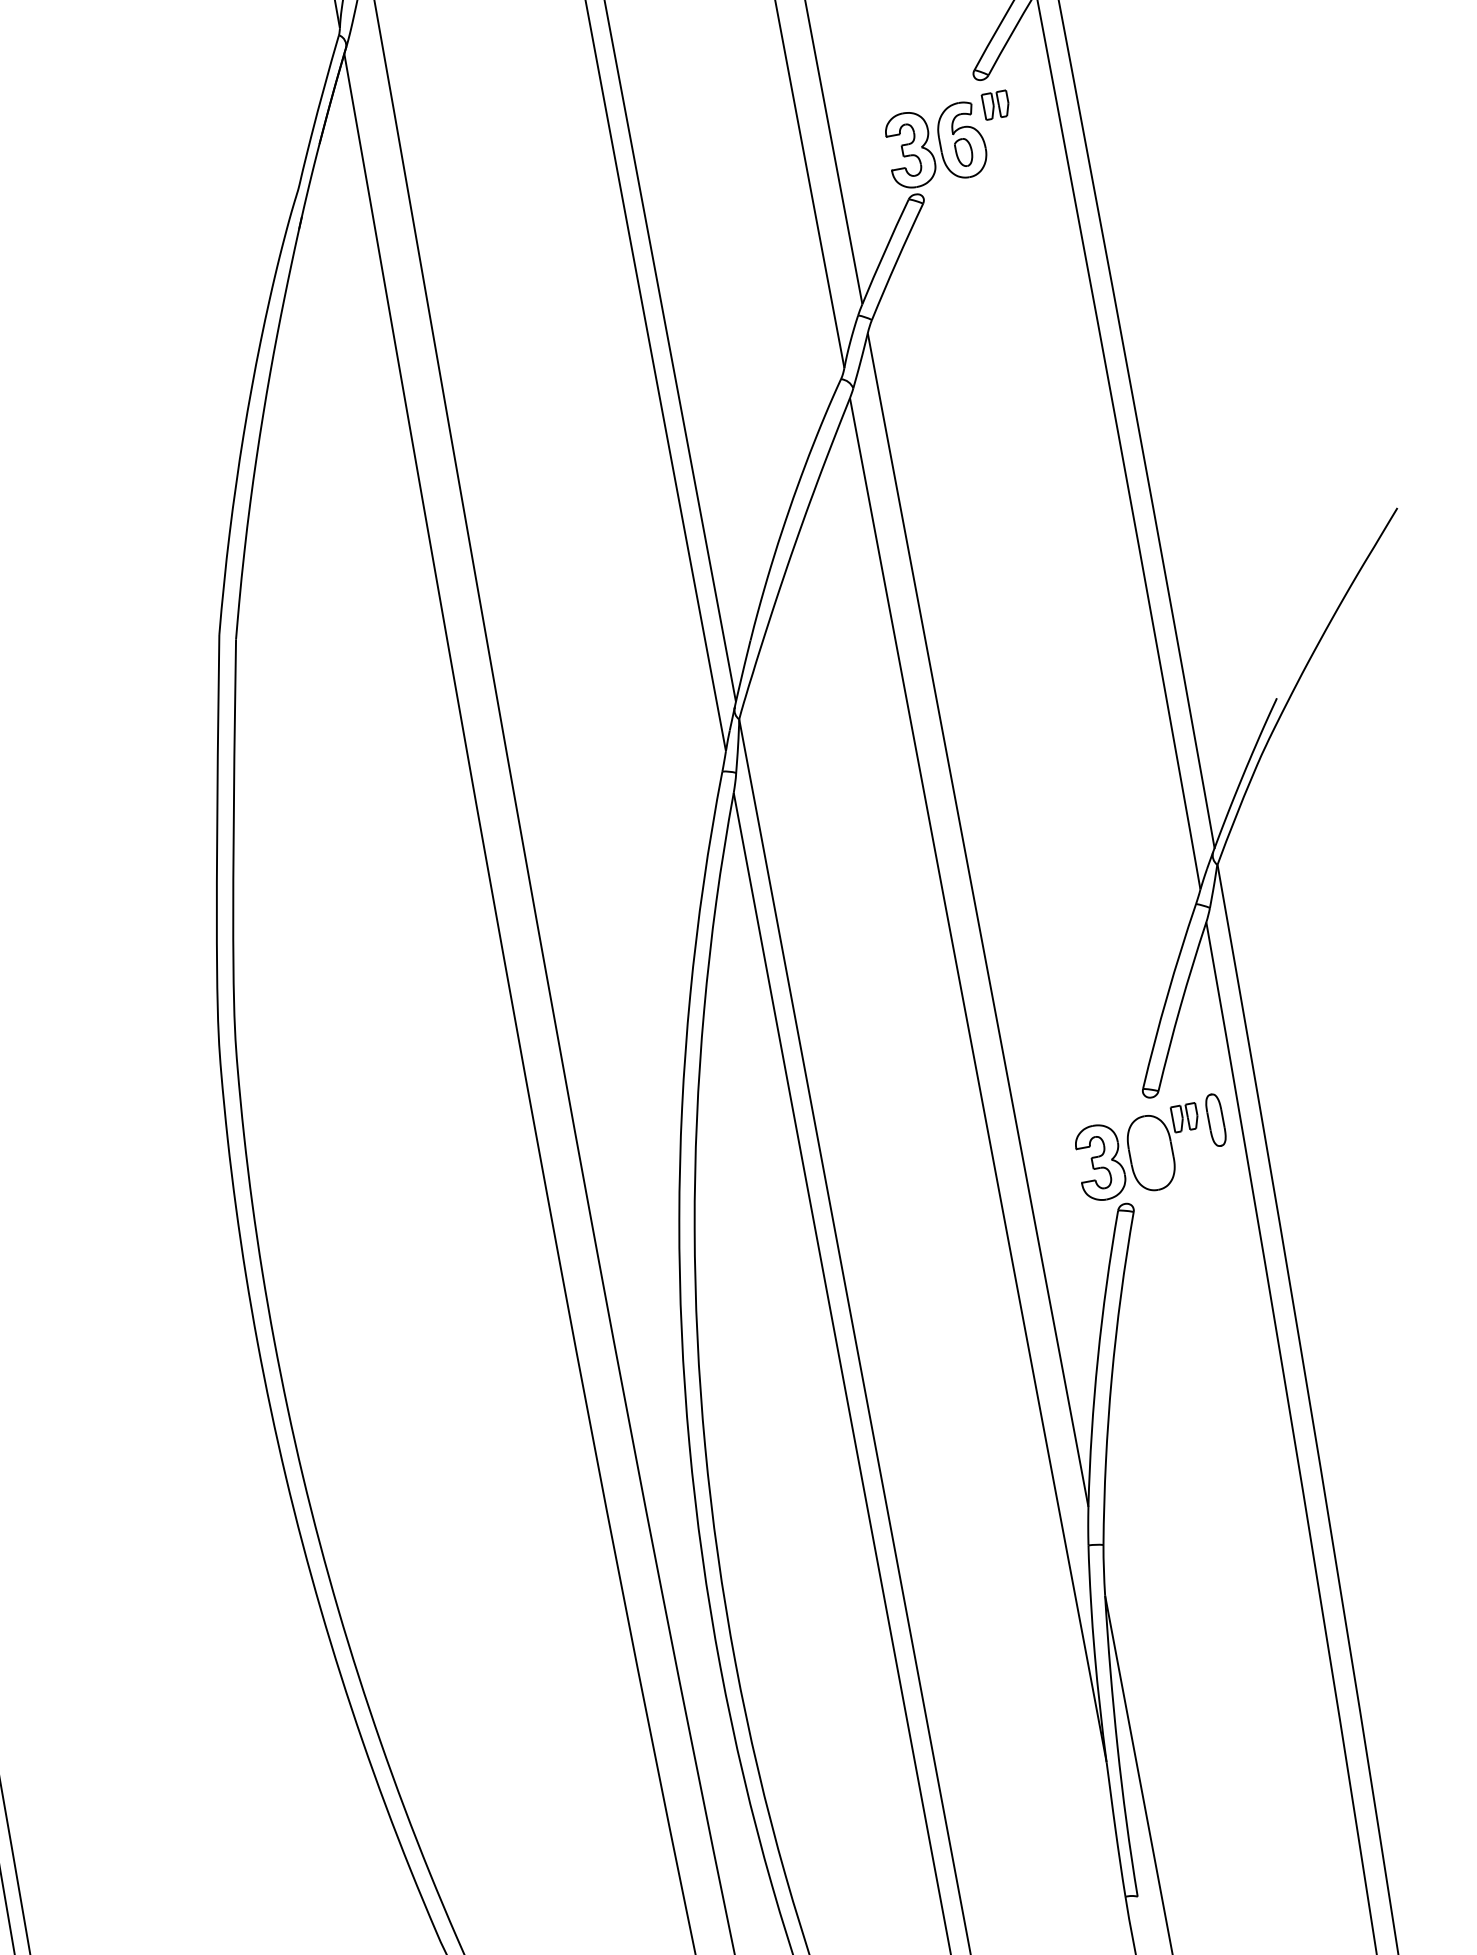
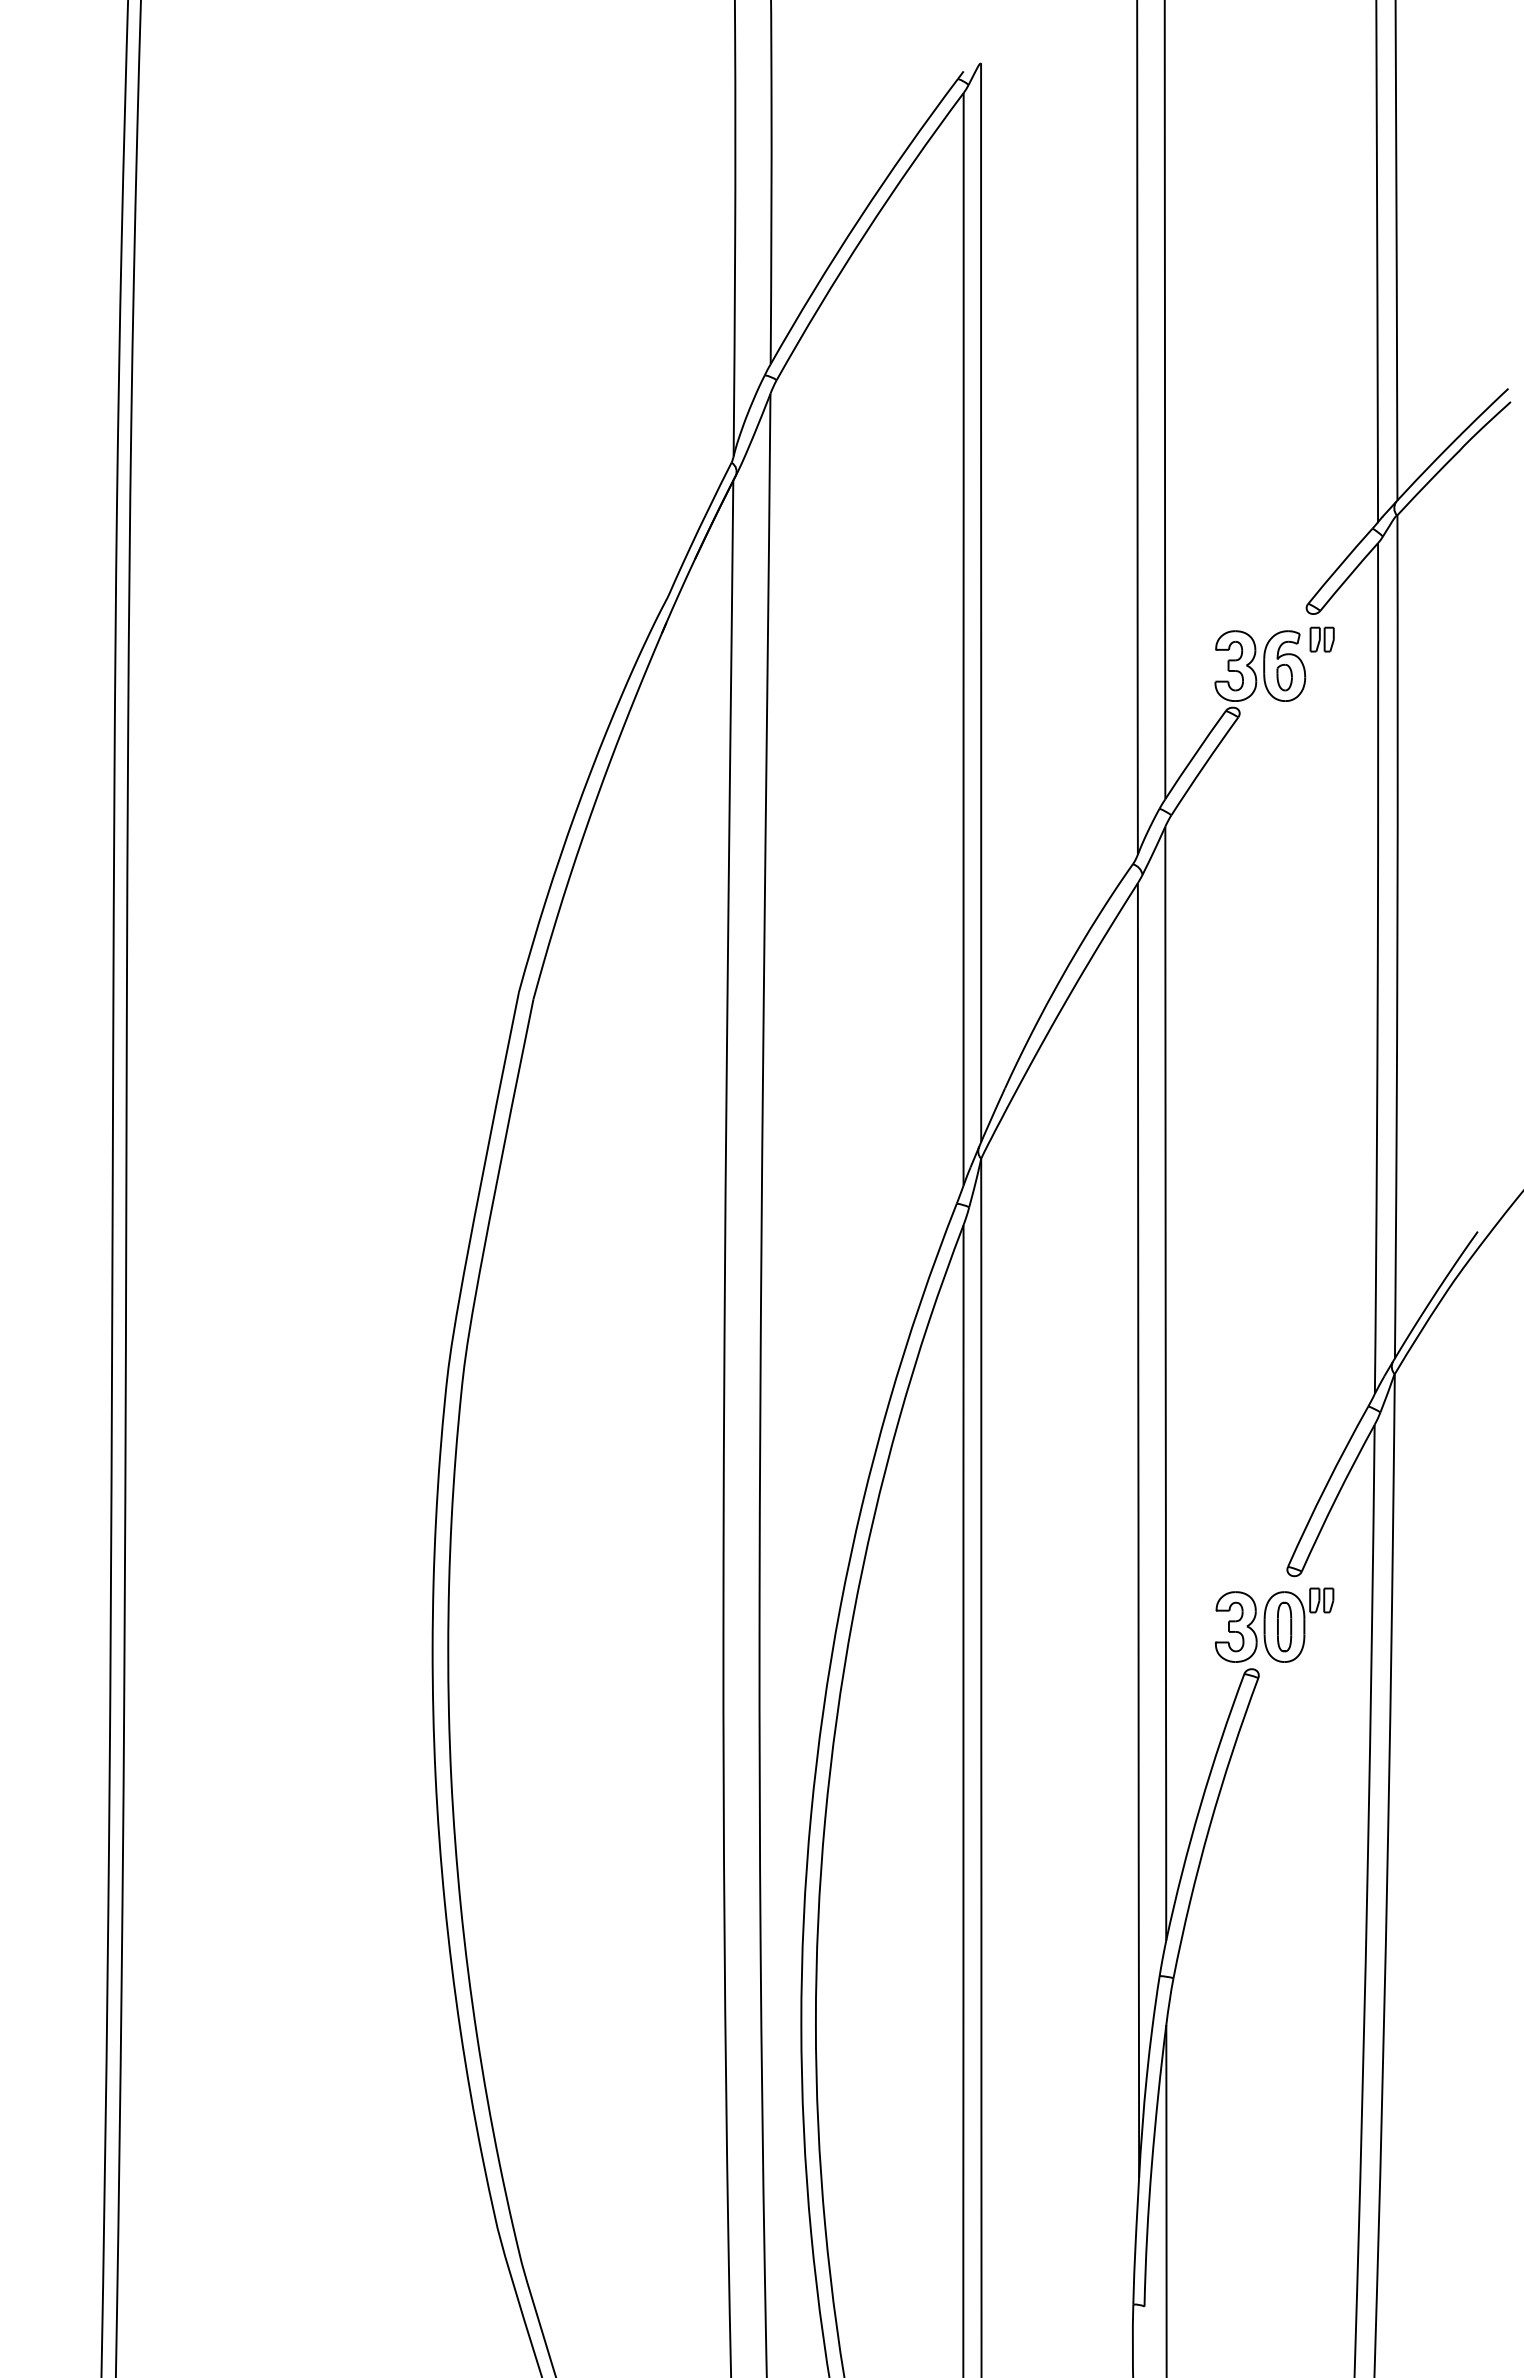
part: (1215, 1119) -> (1284, 1626), moved

